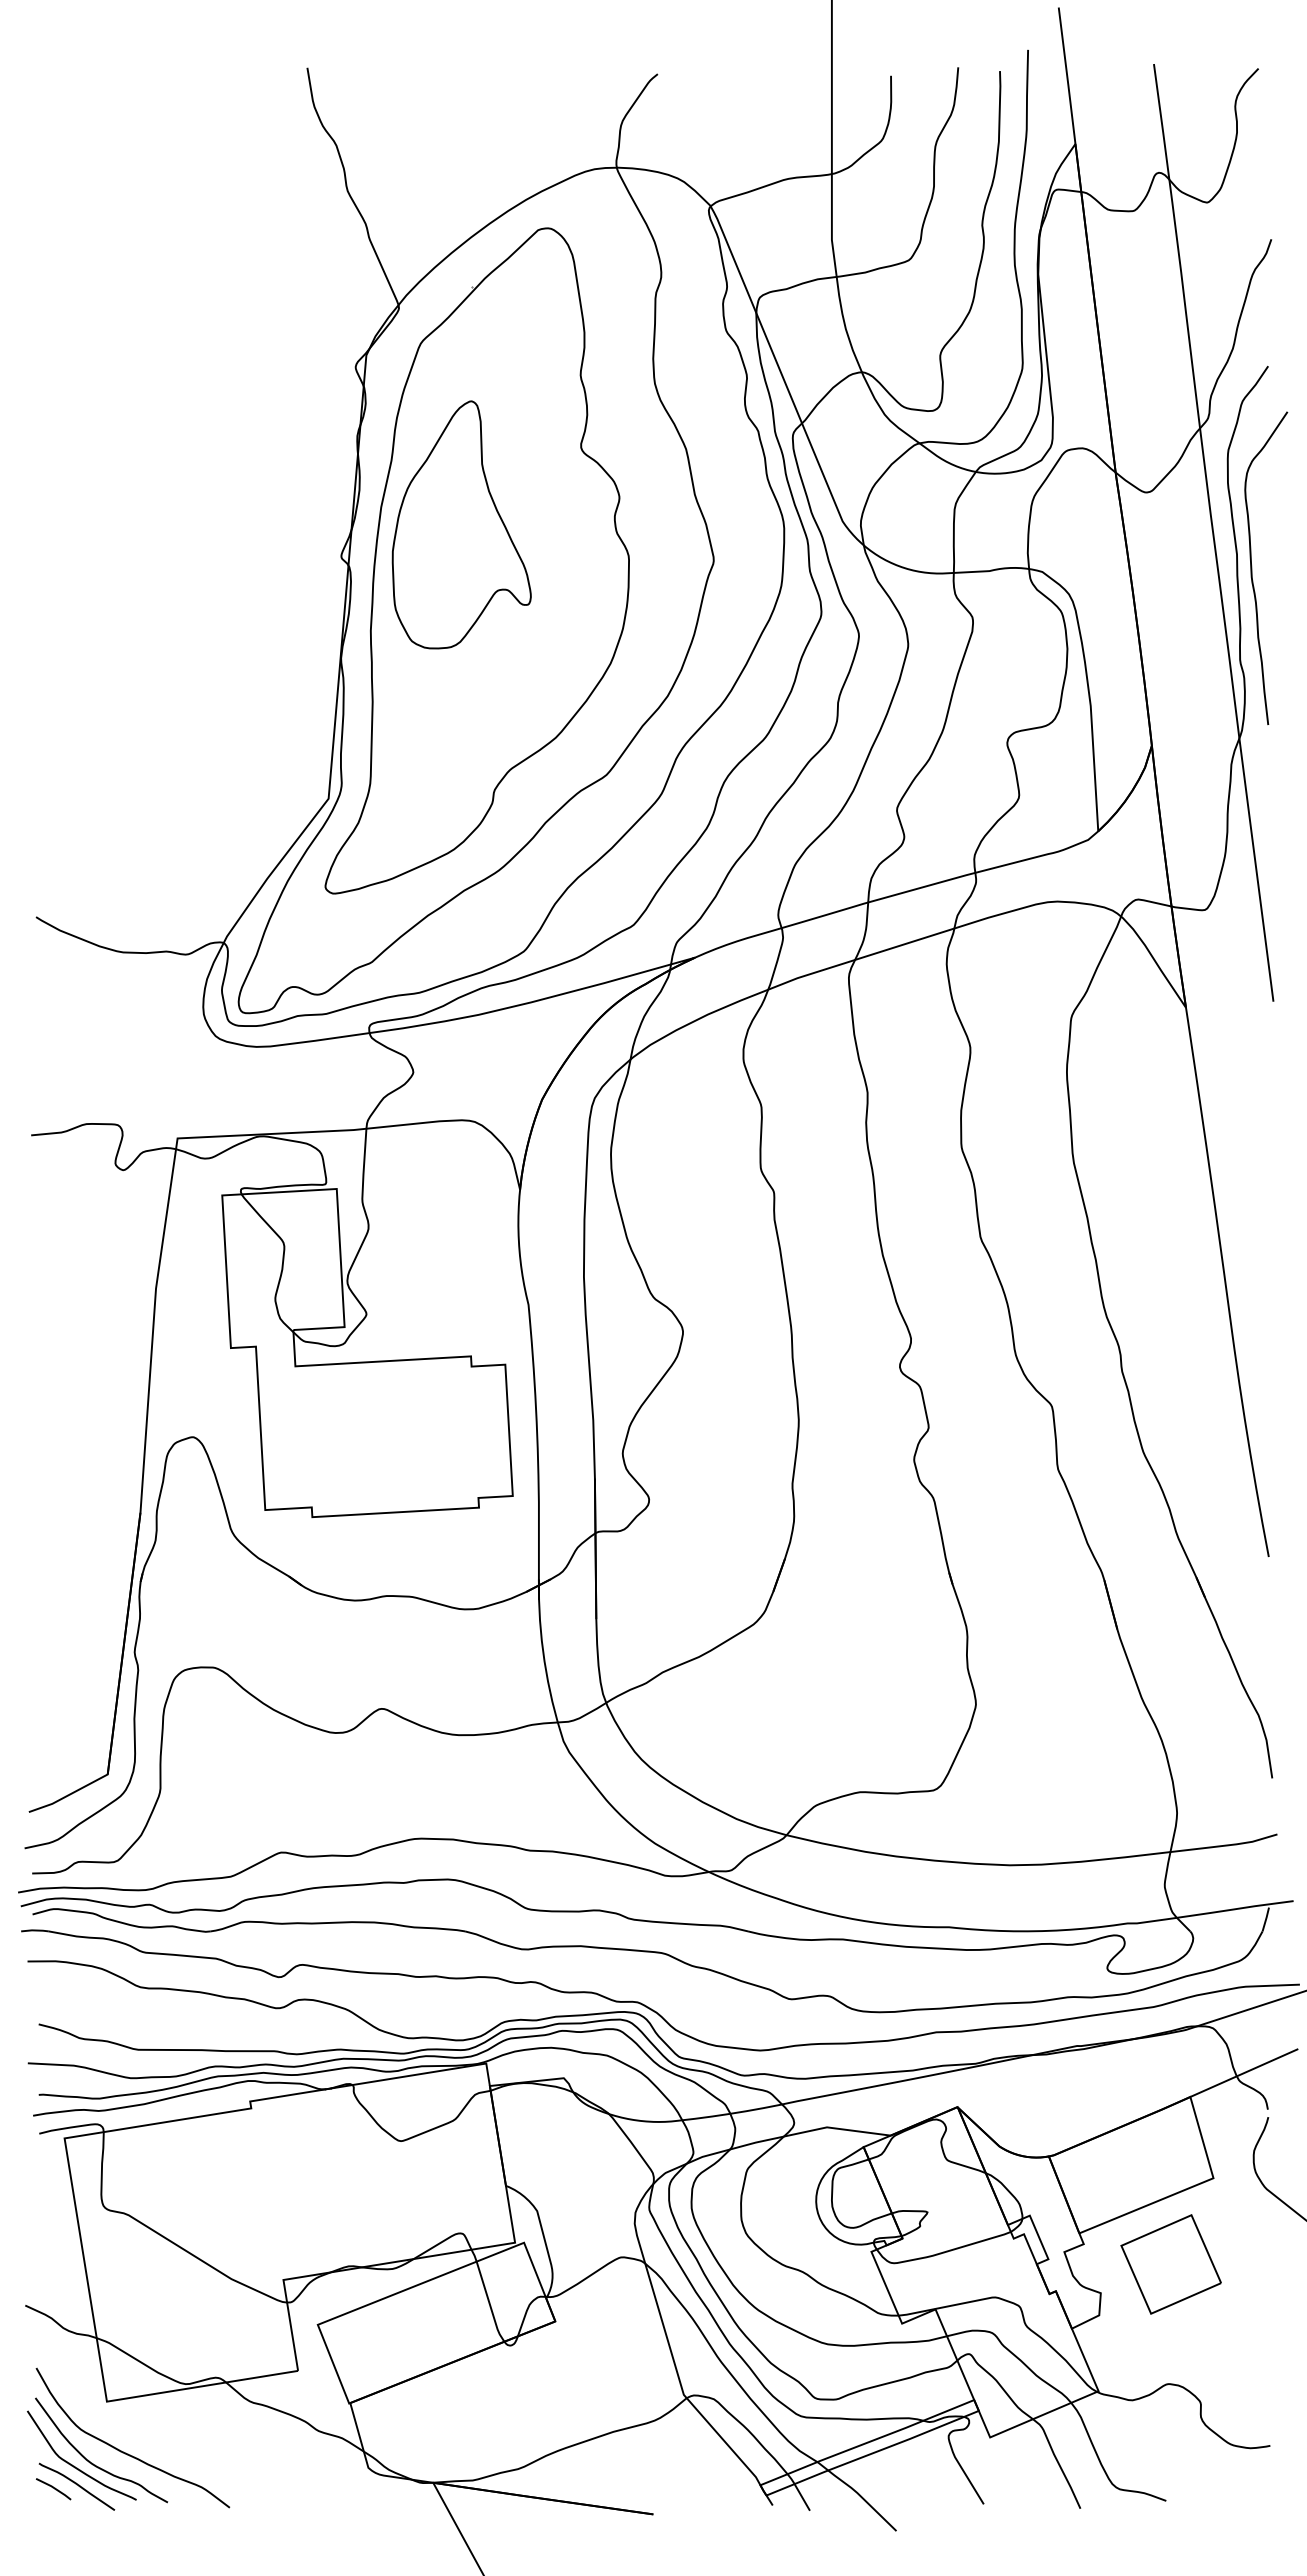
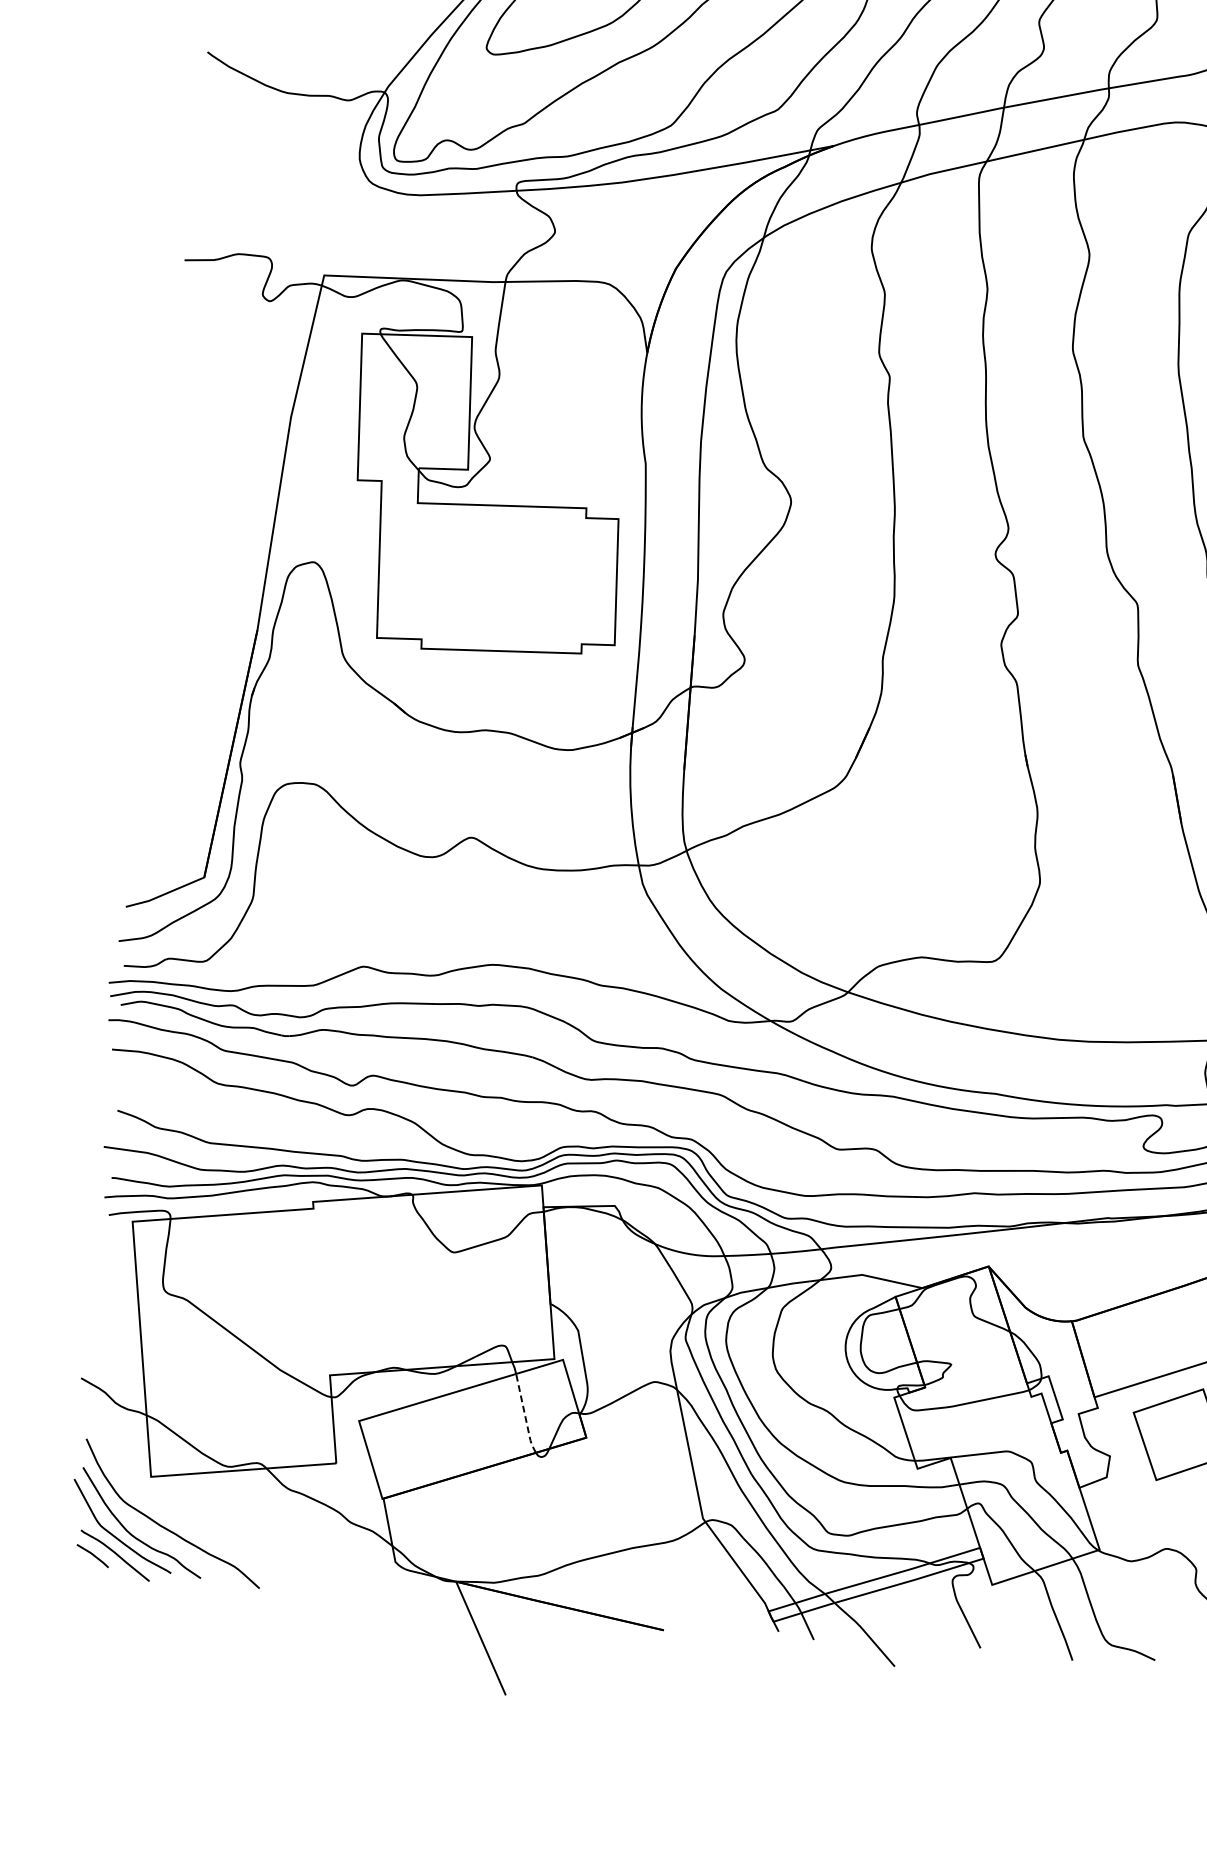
line: (489, 2303) -> (524, 1415), solid -> dashed

